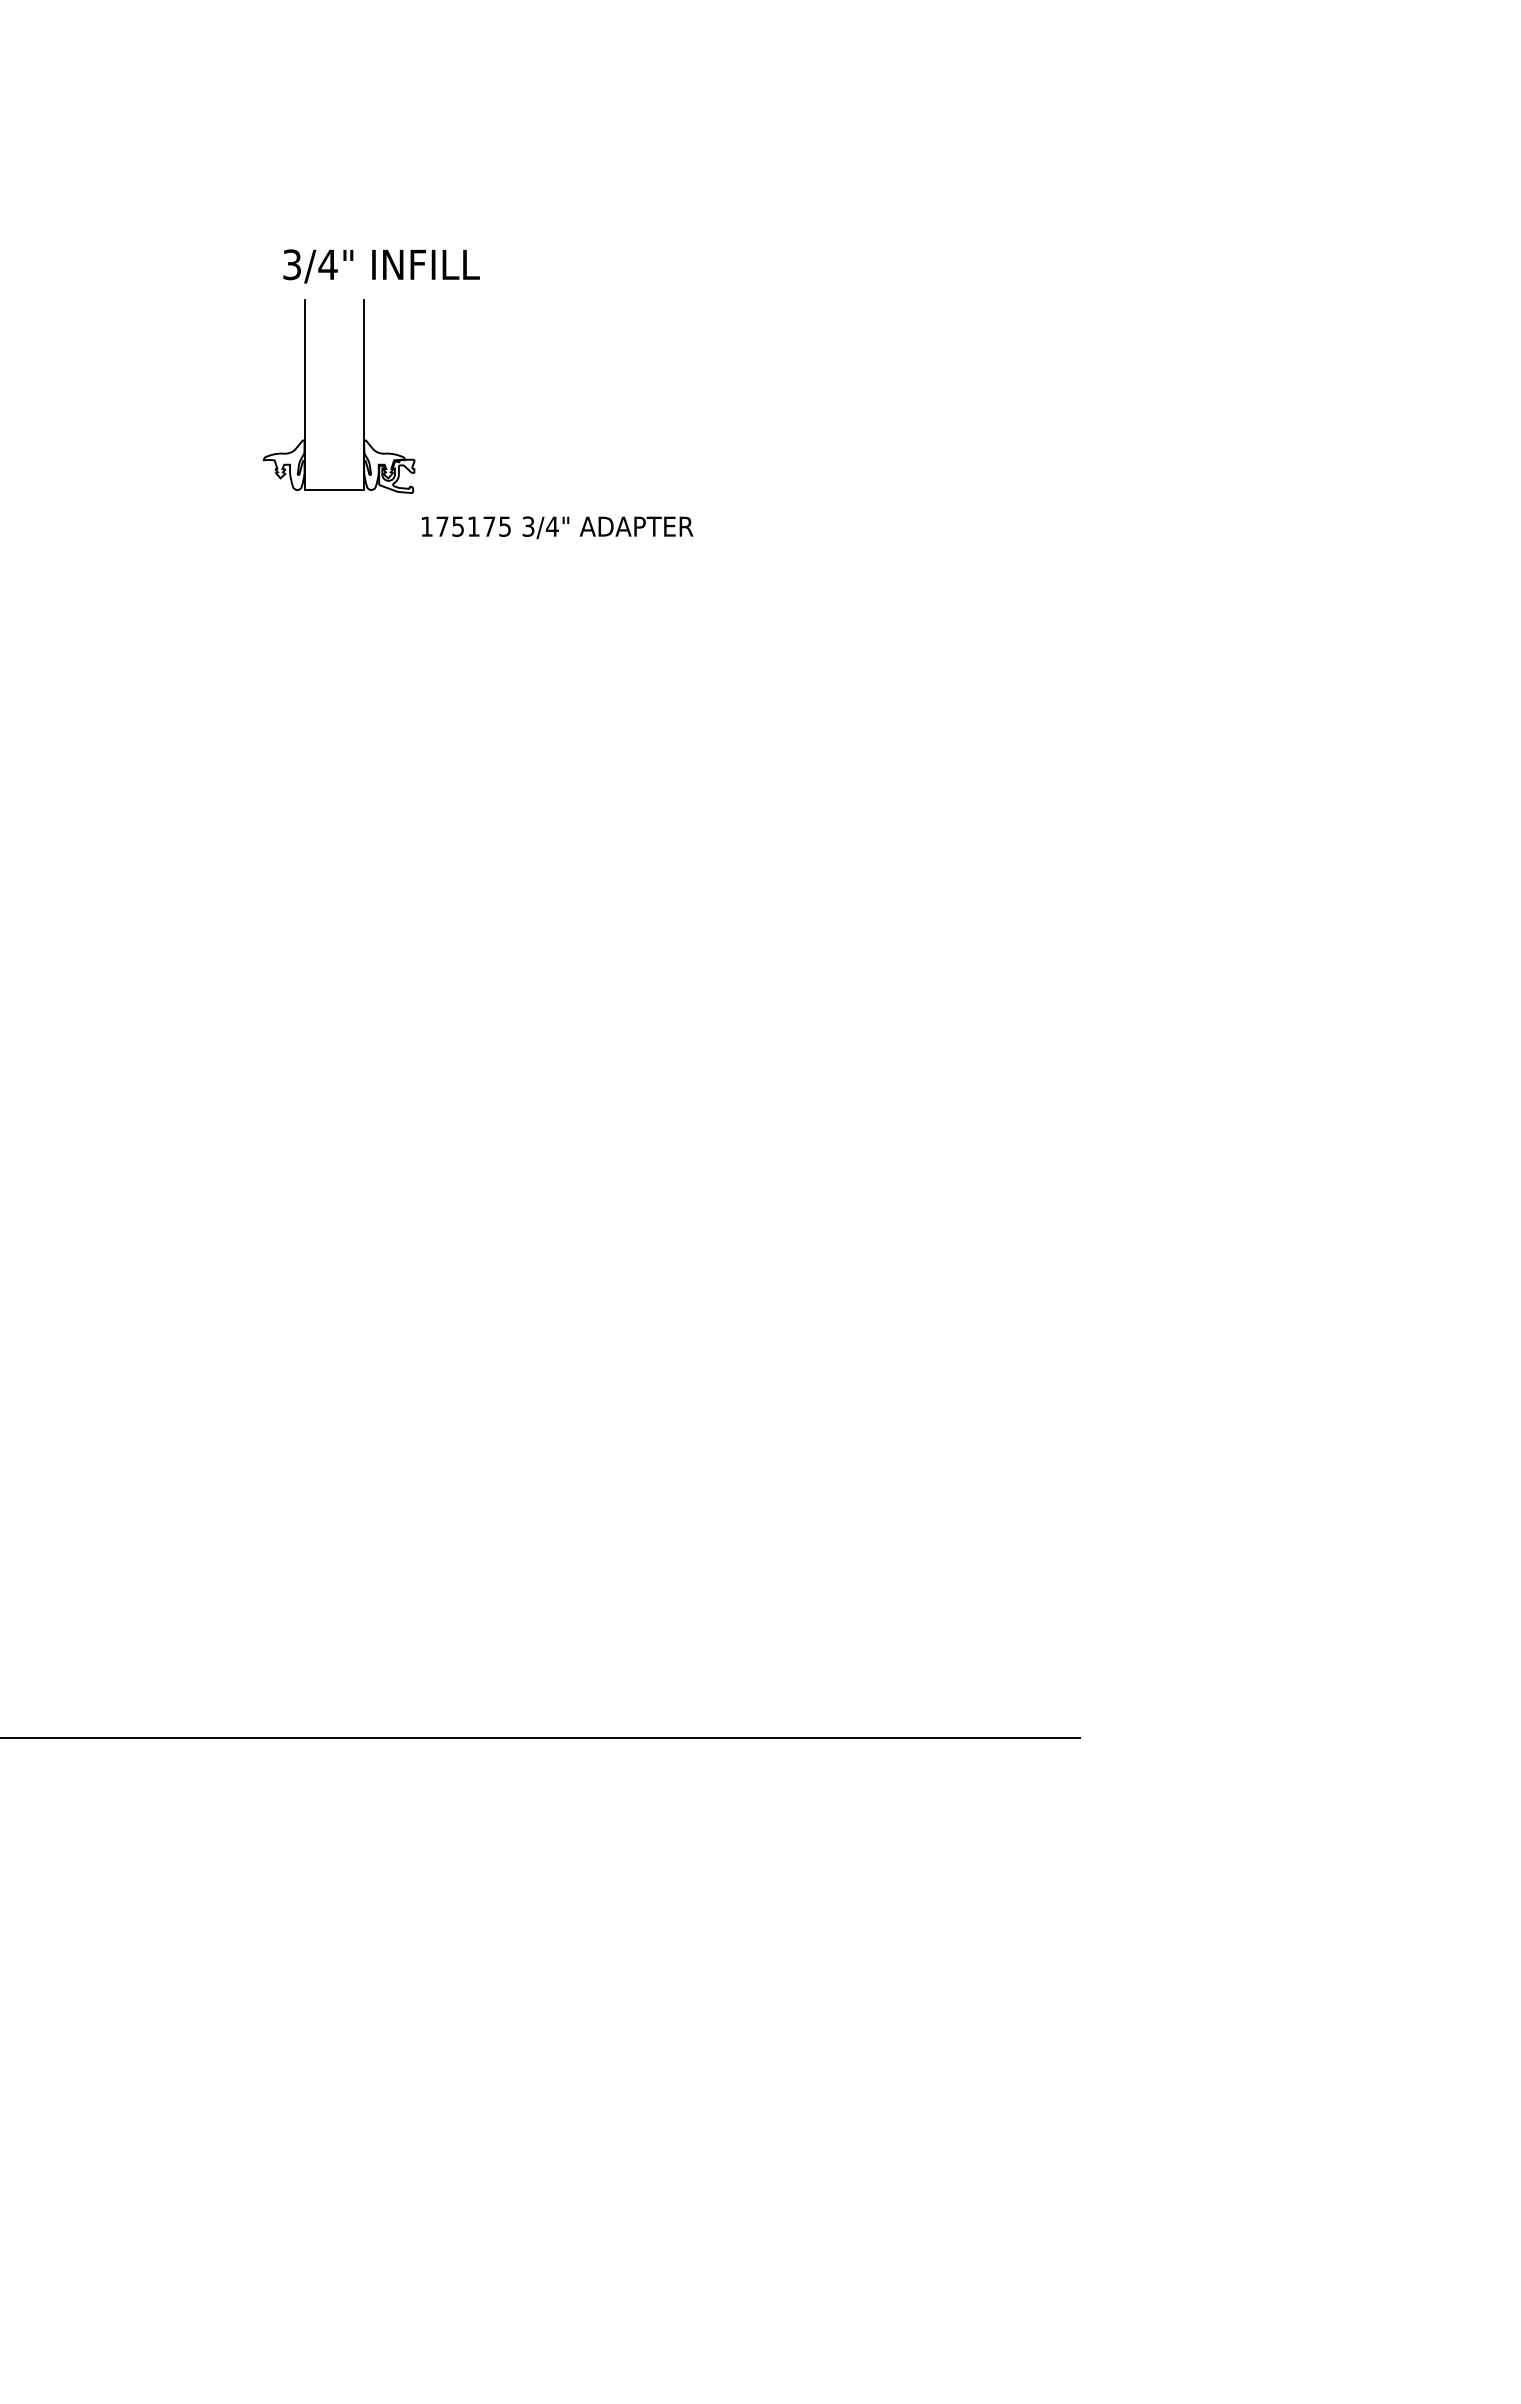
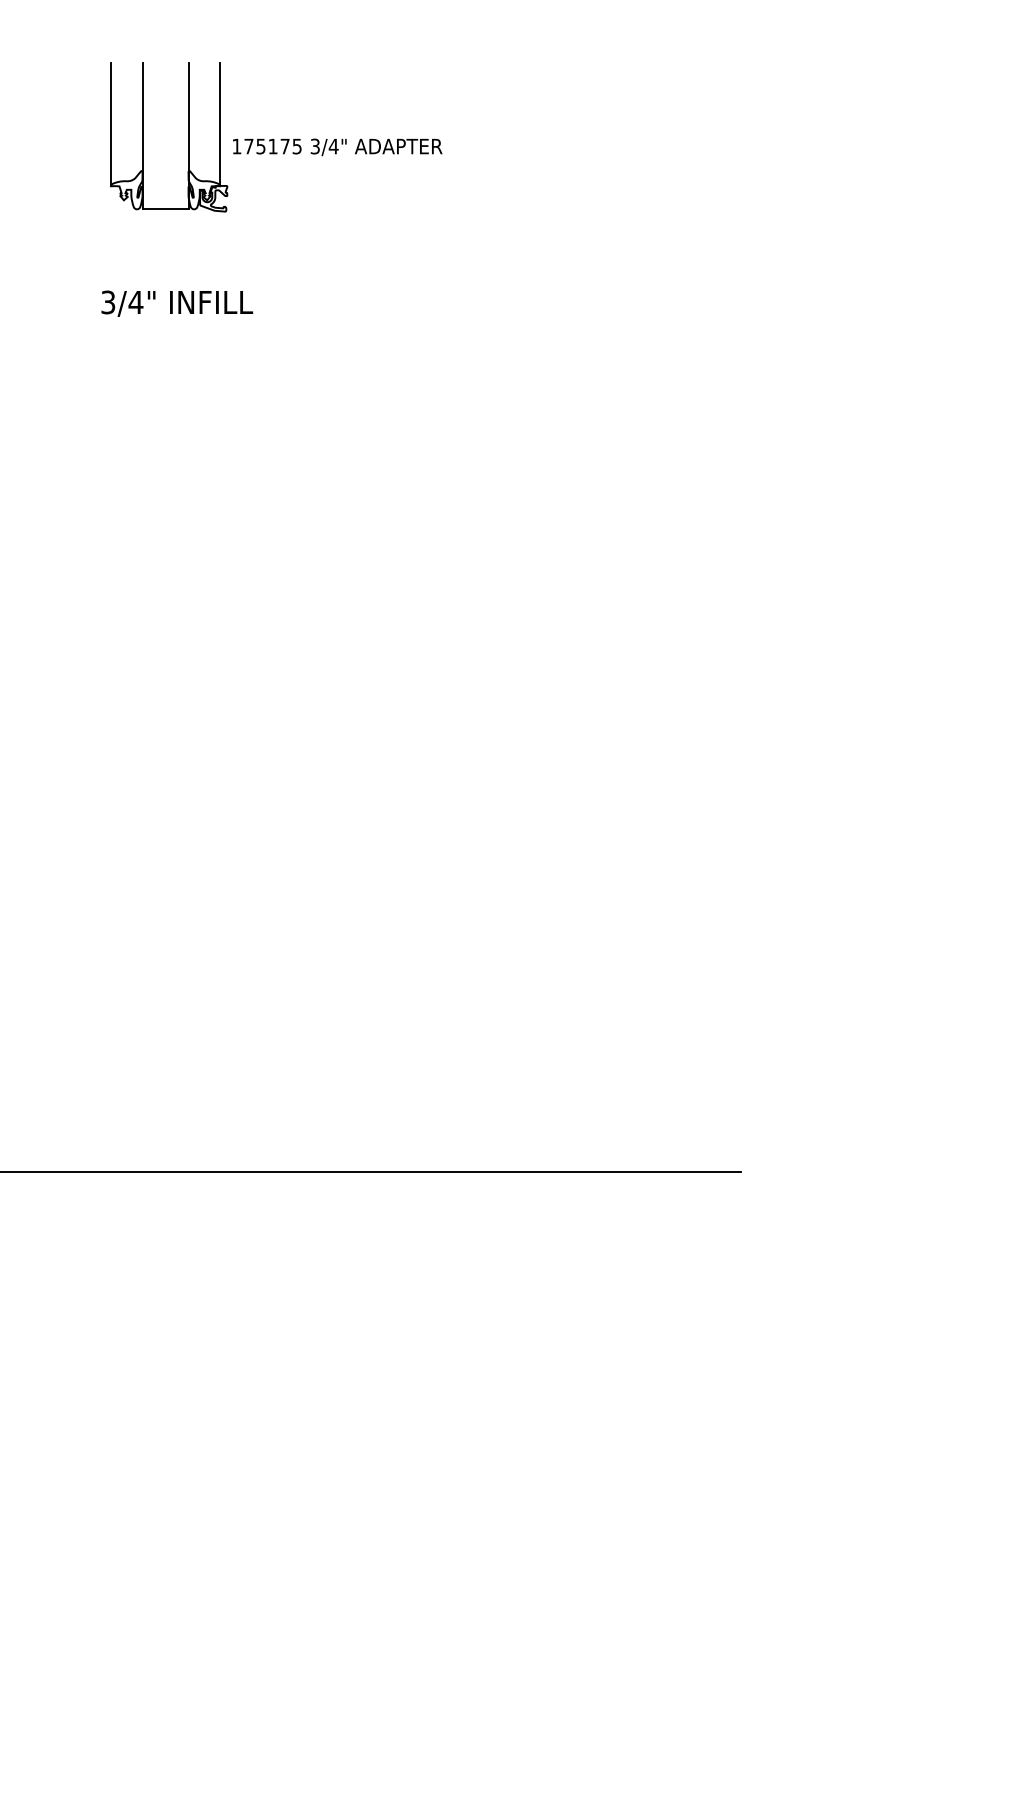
text: (381, 266) -> (177, 303), moved
line: (263, 380) -> (110, 124), added
line: (404, 380) -> (219, 124), added
text: (557, 527) -> (337, 147), moved

